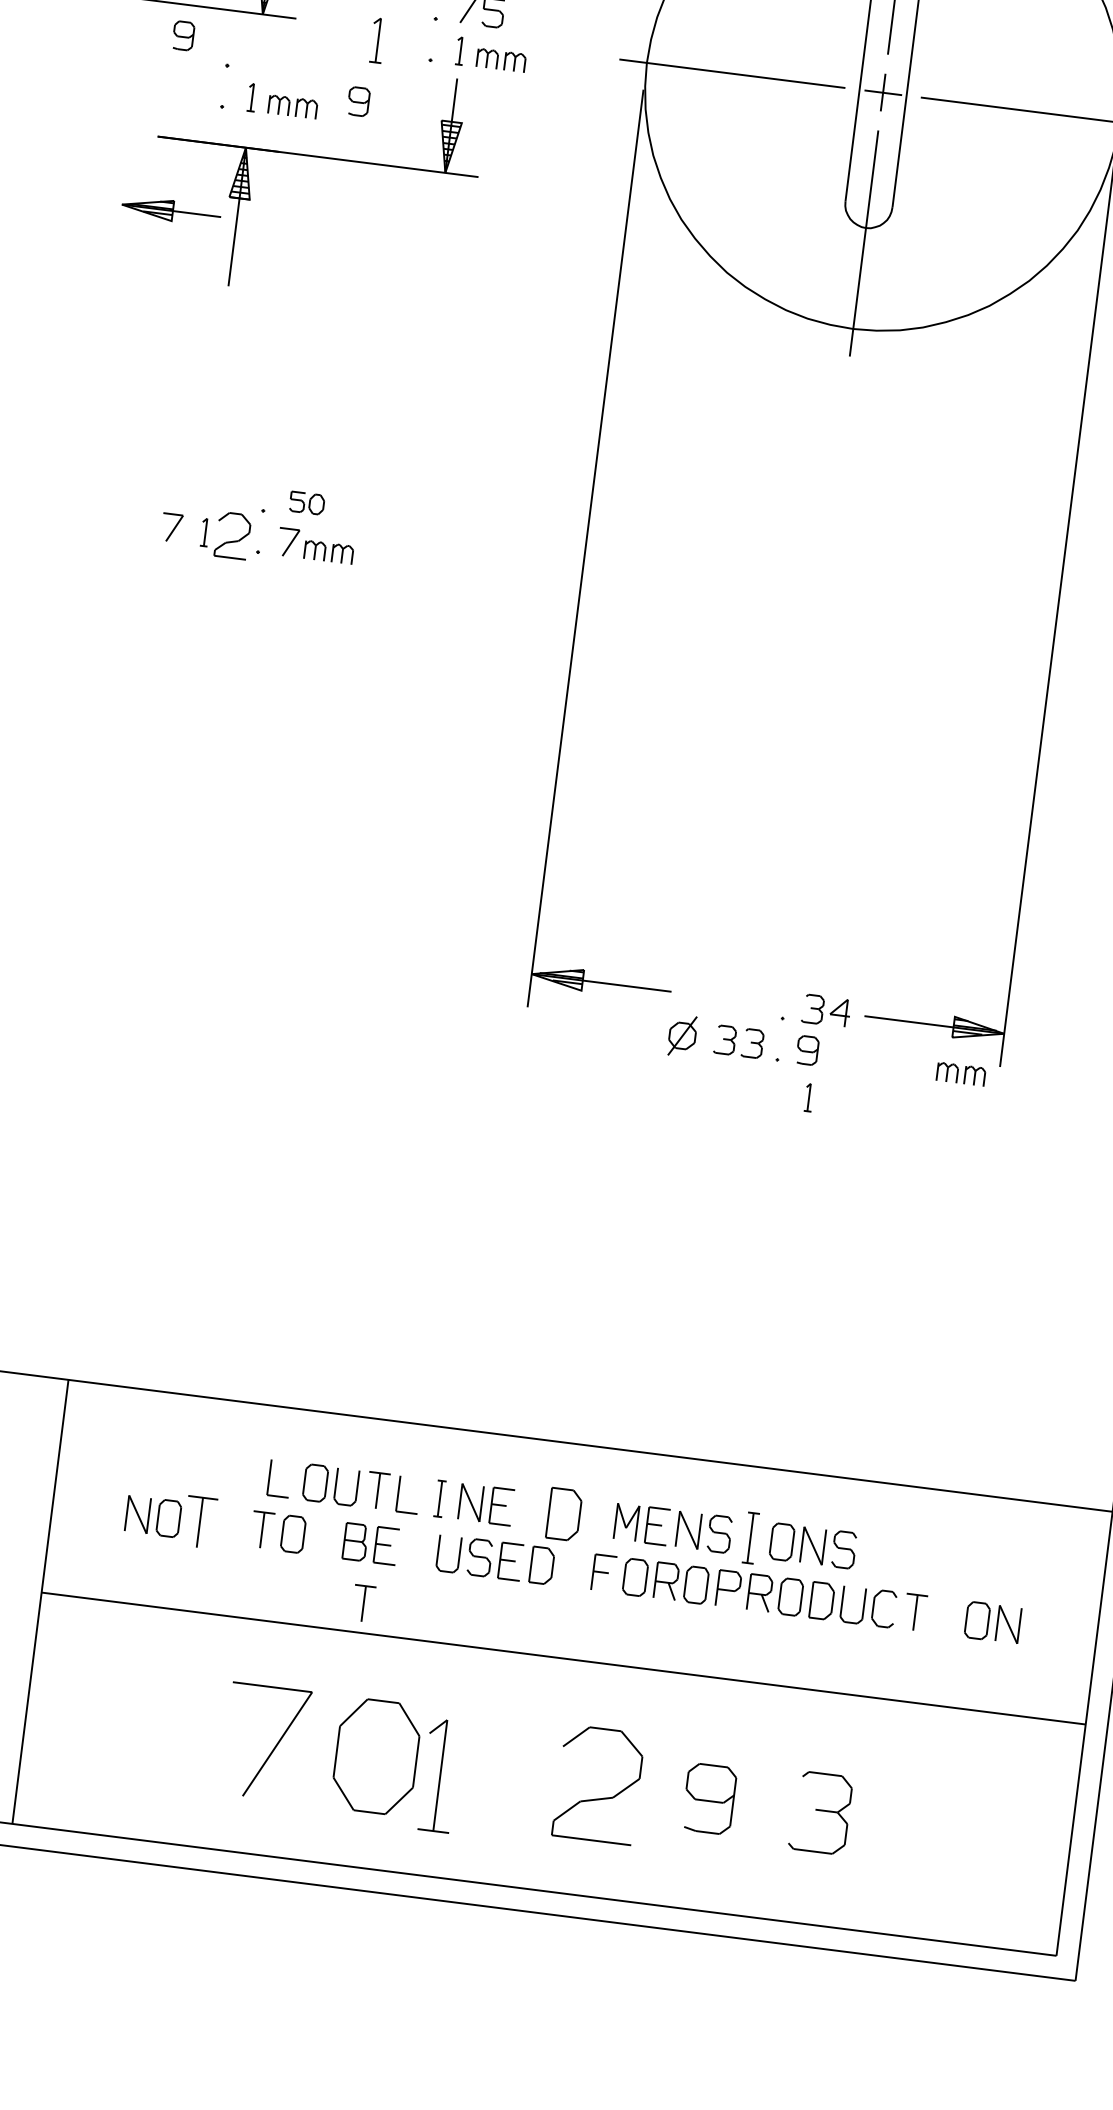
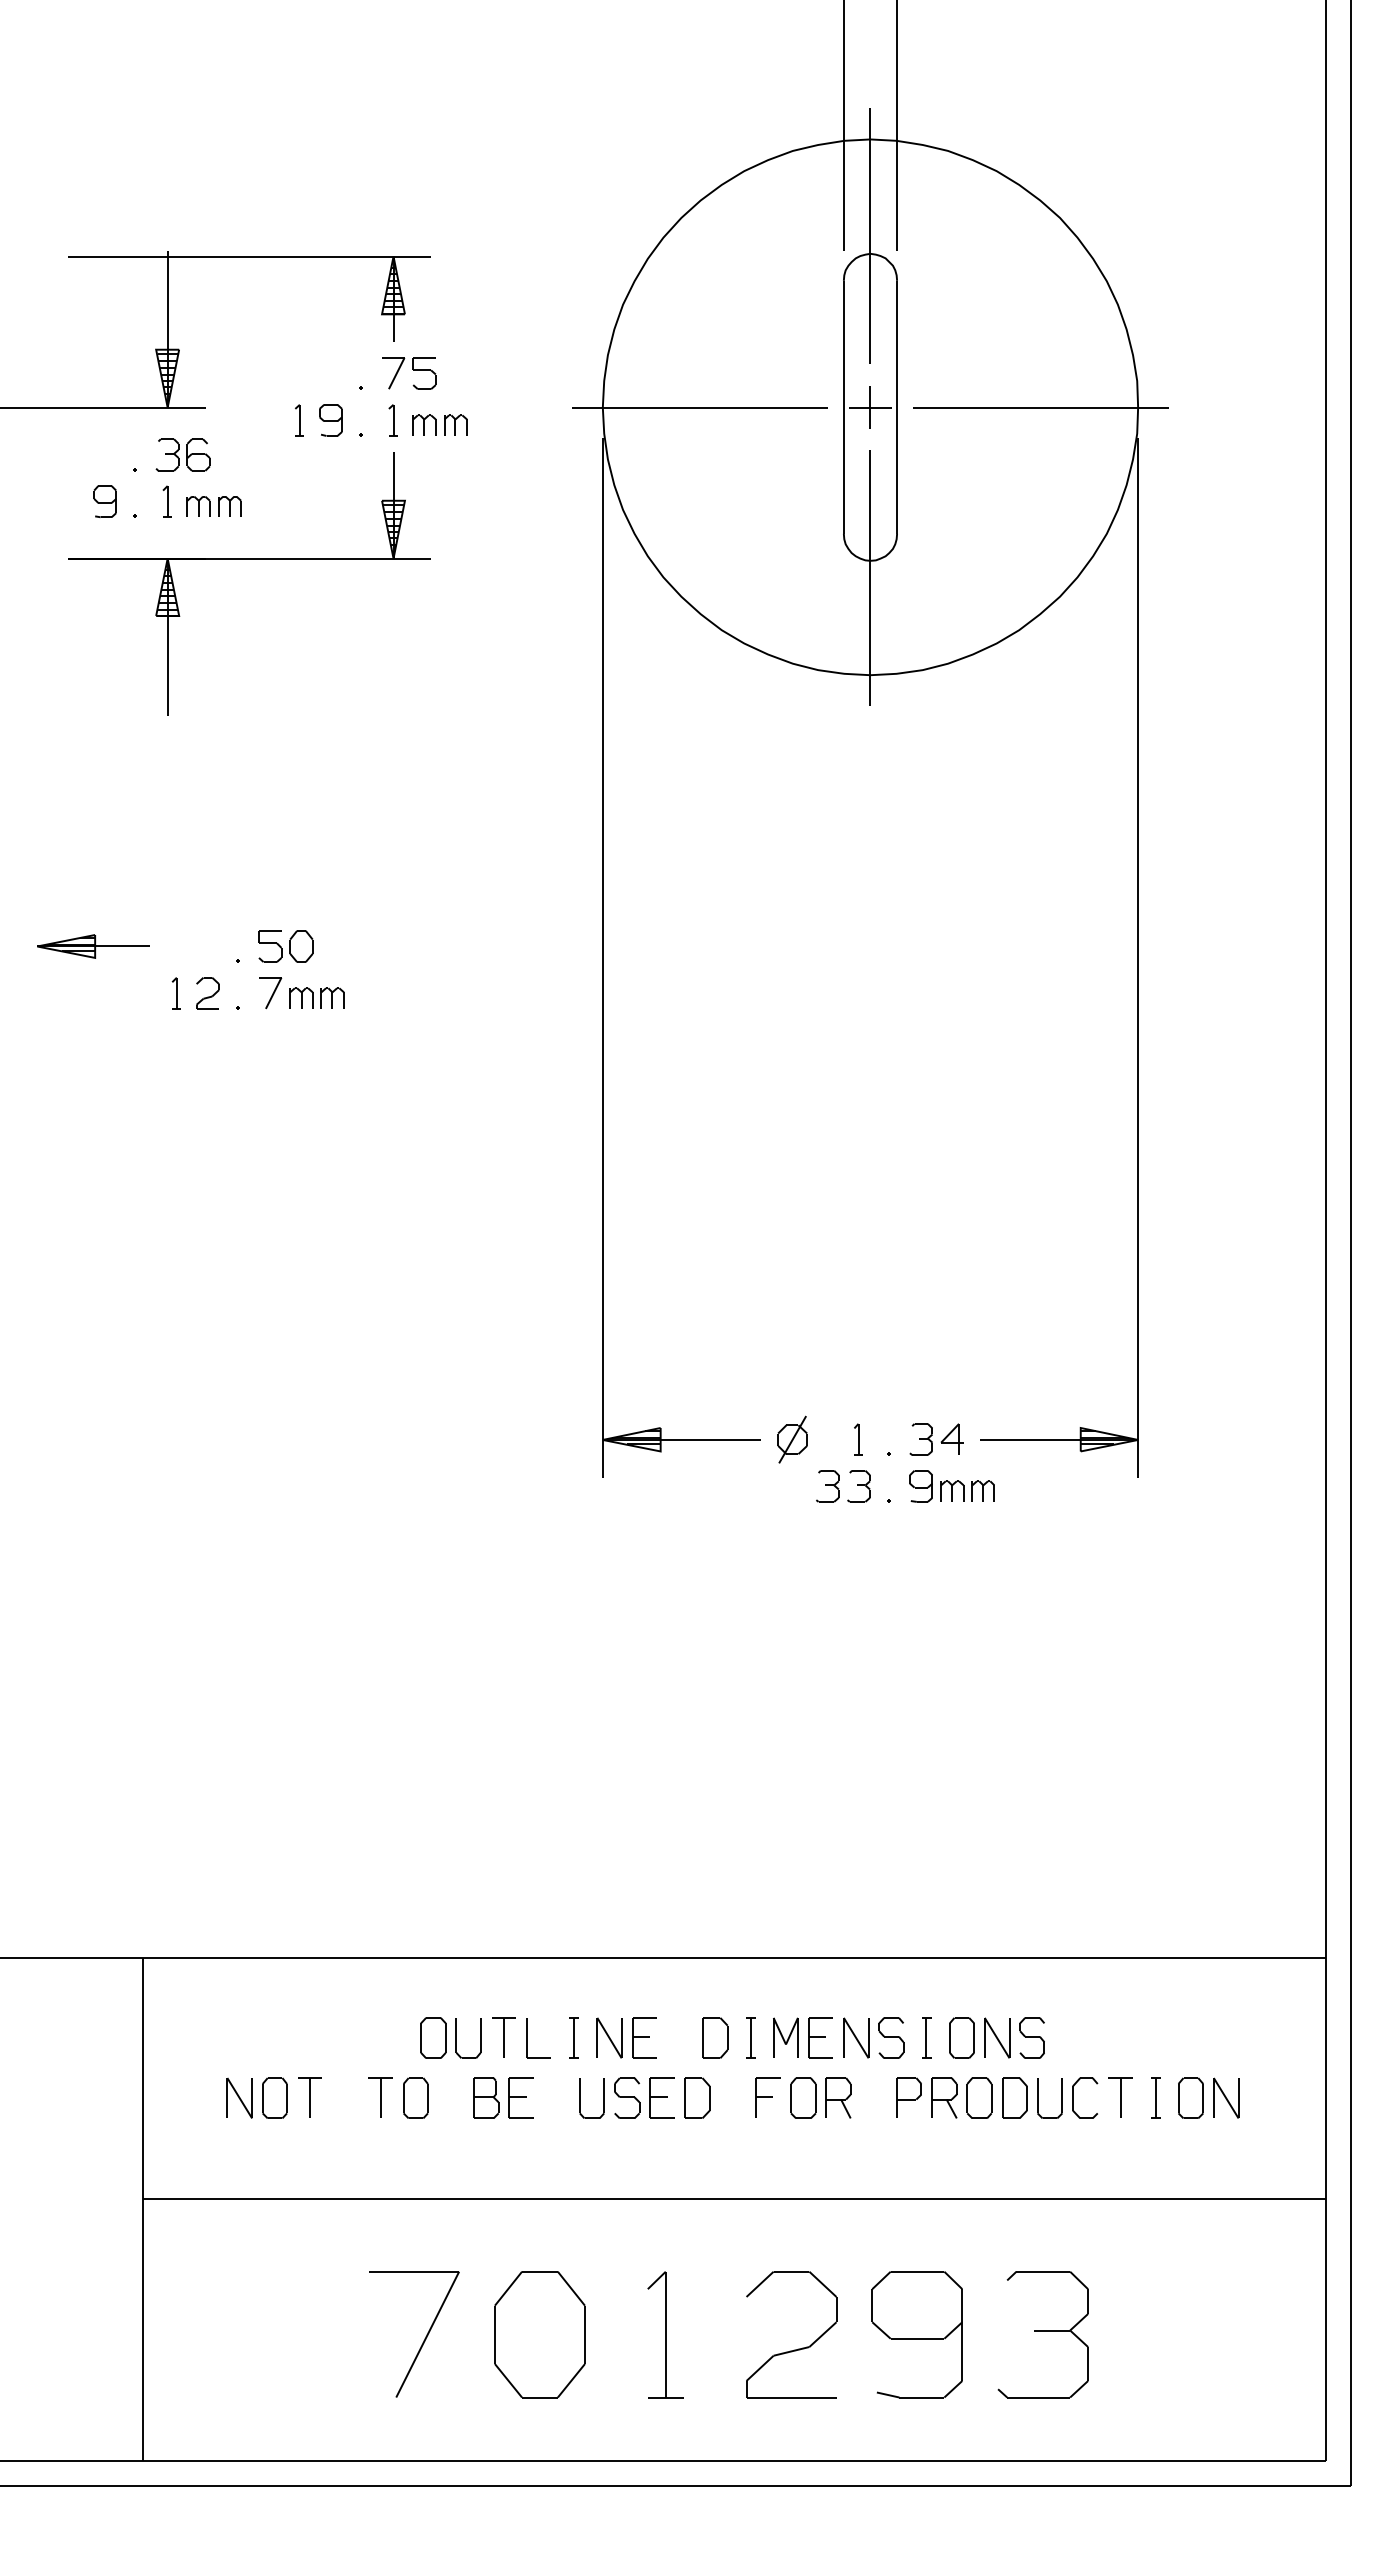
part: (182, 35) -> (104, 501), moved
part: (377, 40) -> (299, 420), size x0.62
part: (270, 57) -> (182, 454), added
part: (358, 101) -> (330, 420), moved
part: (171, 210) -> (93, 946), moved
part: (306, 503) -> (285, 946), size x1.43
part: (171, 528) -> (138, 993), removed
part: (232, 536) -> (207, 993), size x0.62
part: (682, 1035) -> (792, 1439), moved
part: (960, 1073) -> (967, 1490), moved
part: (809, 1097) -> (858, 1439), moved
part: (269, 1477) -> (381, 2038), removed
part: (564, 1514) -> (715, 2037), size x0.71
part: (595, 1517) -> (750, 2037), added
part: (199, 1521) -> (309, 2097), size x0.71
part: (750, 1537) -> (926, 2037), size x0.71
part: (696, 1584) -> (872, 2097), removed
part: (363, 1603) -> (503, 2165), removed
part: (946, 1616) -> (1155, 2097), added
part: (440, 1775) -> (665, 2334), moved
part: (708, 1798) -> (916, 2334), size x1.67
part: (820, 1812) -> (1042, 2334), size x1.43

